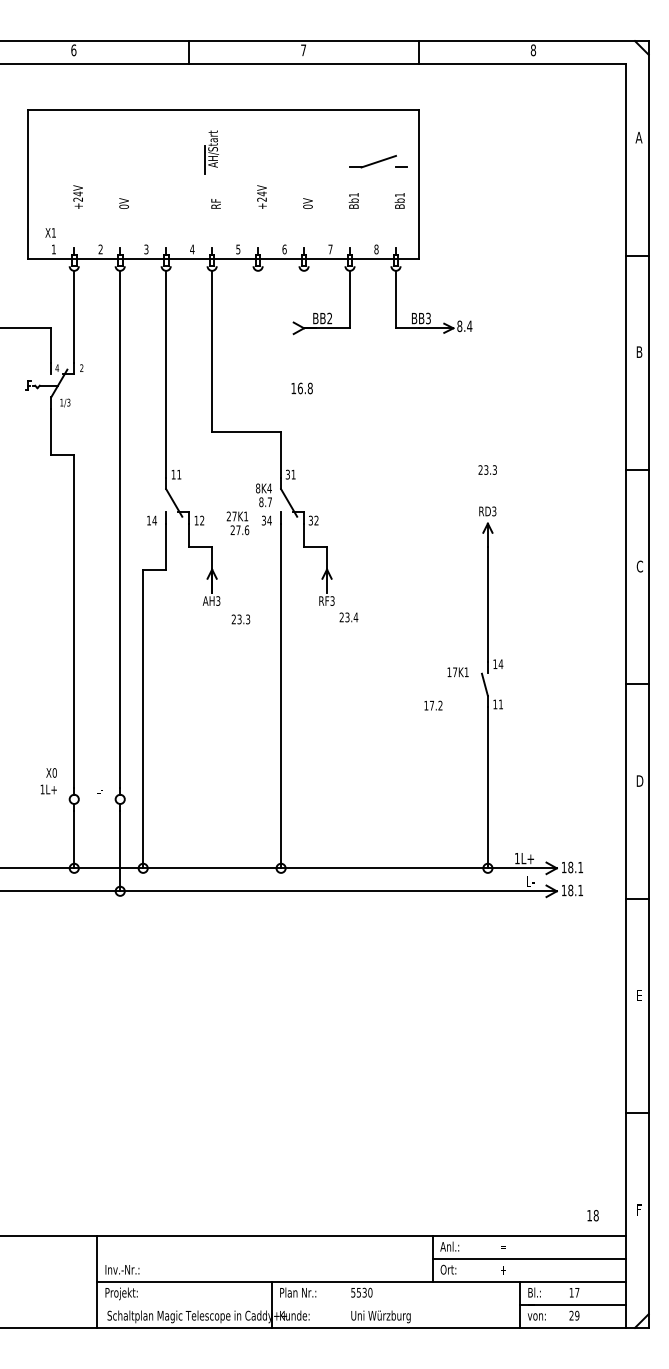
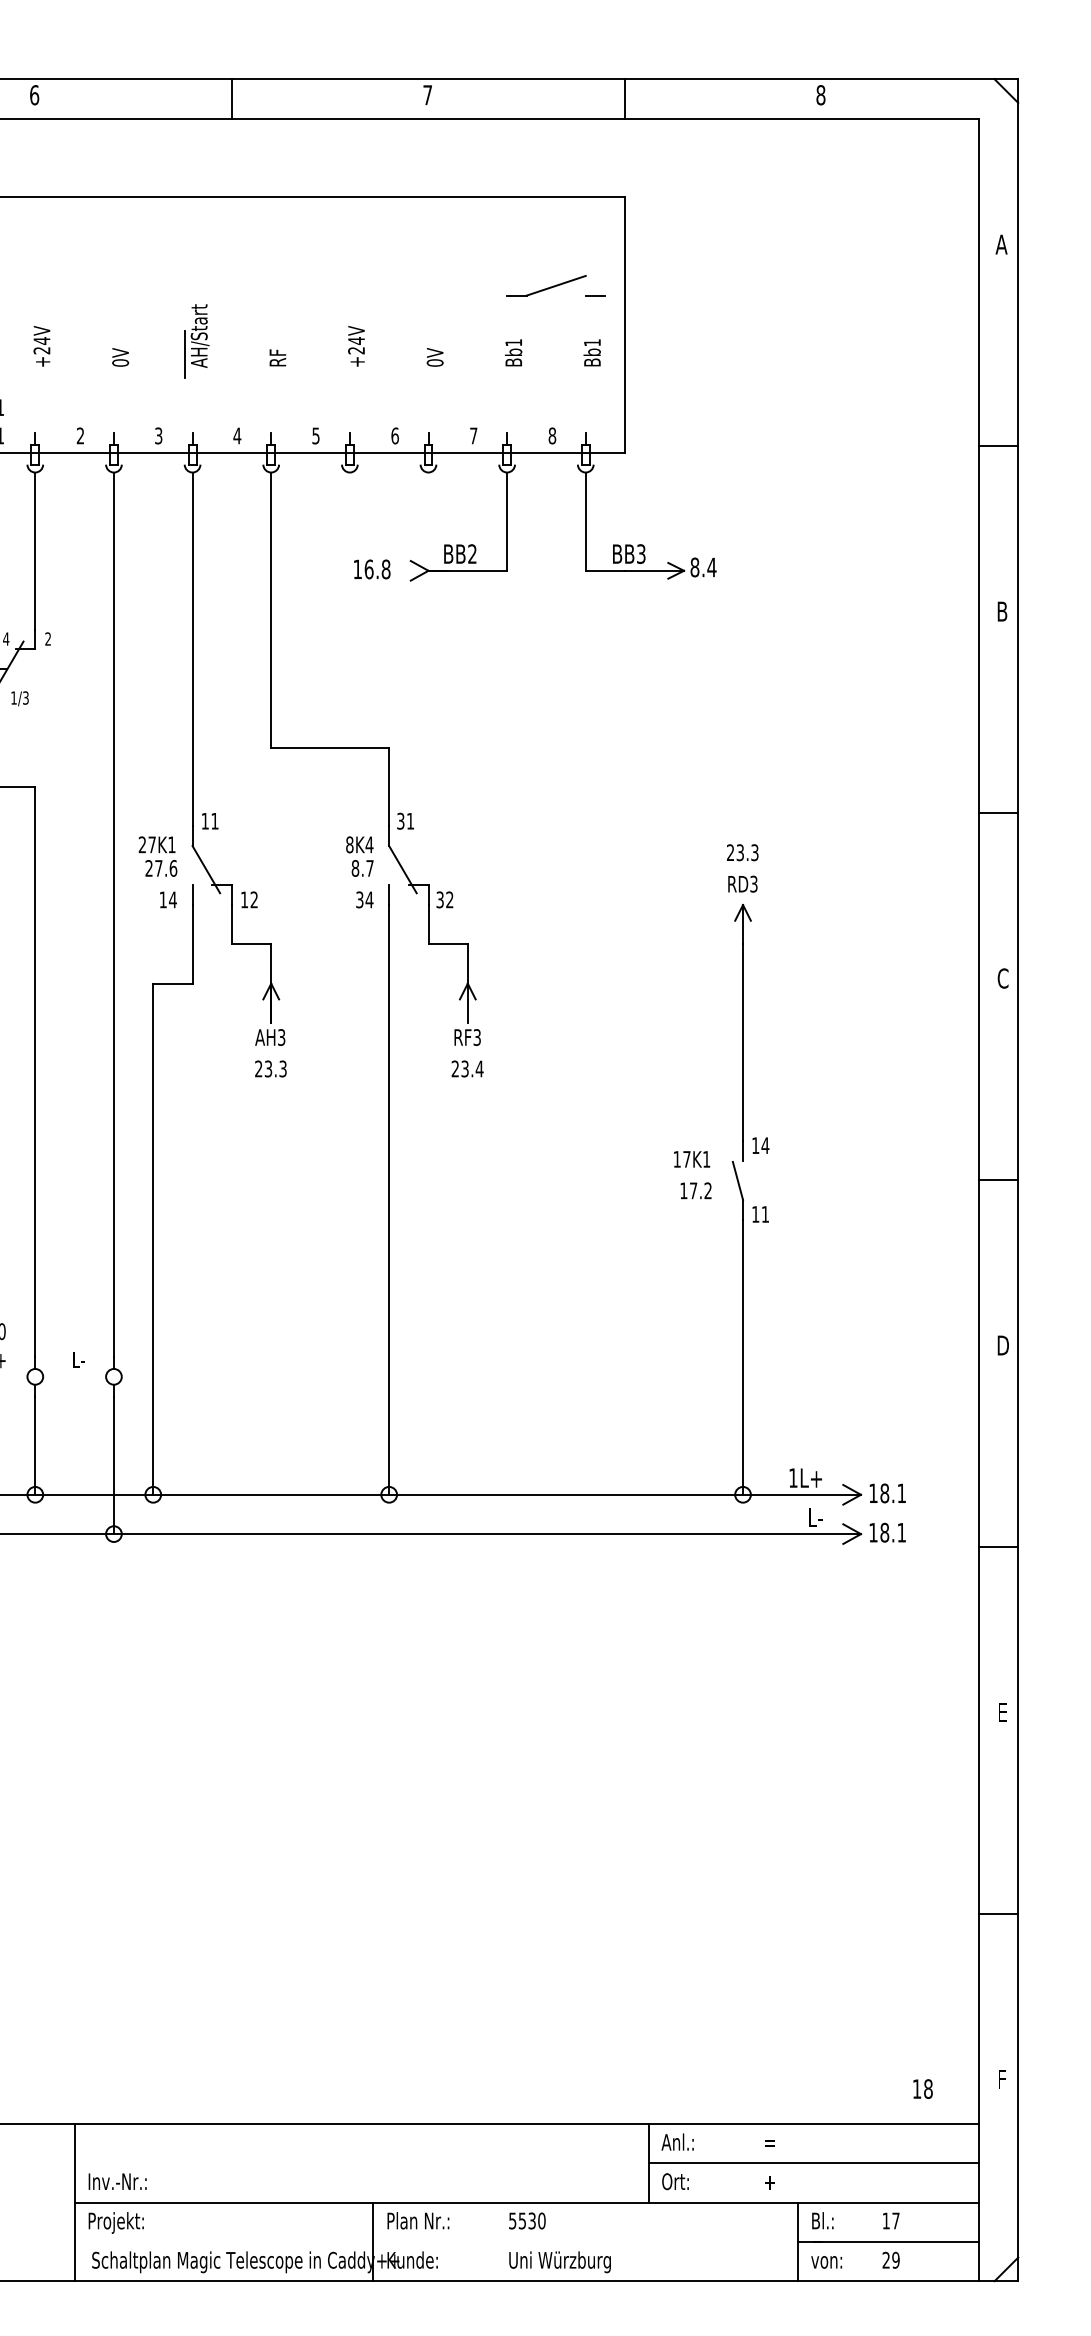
part: (211, 152) -> (196, 341), moved
text: (301, 388) -> (371, 569), moved
text: (487, 469) -> (742, 851), moved
text: (237, 523) -> (157, 856), moved
text: (348, 617) -> (466, 1069), moved
text: (240, 619) -> (270, 1069), moved
text: (433, 705) -> (696, 1190), moved

